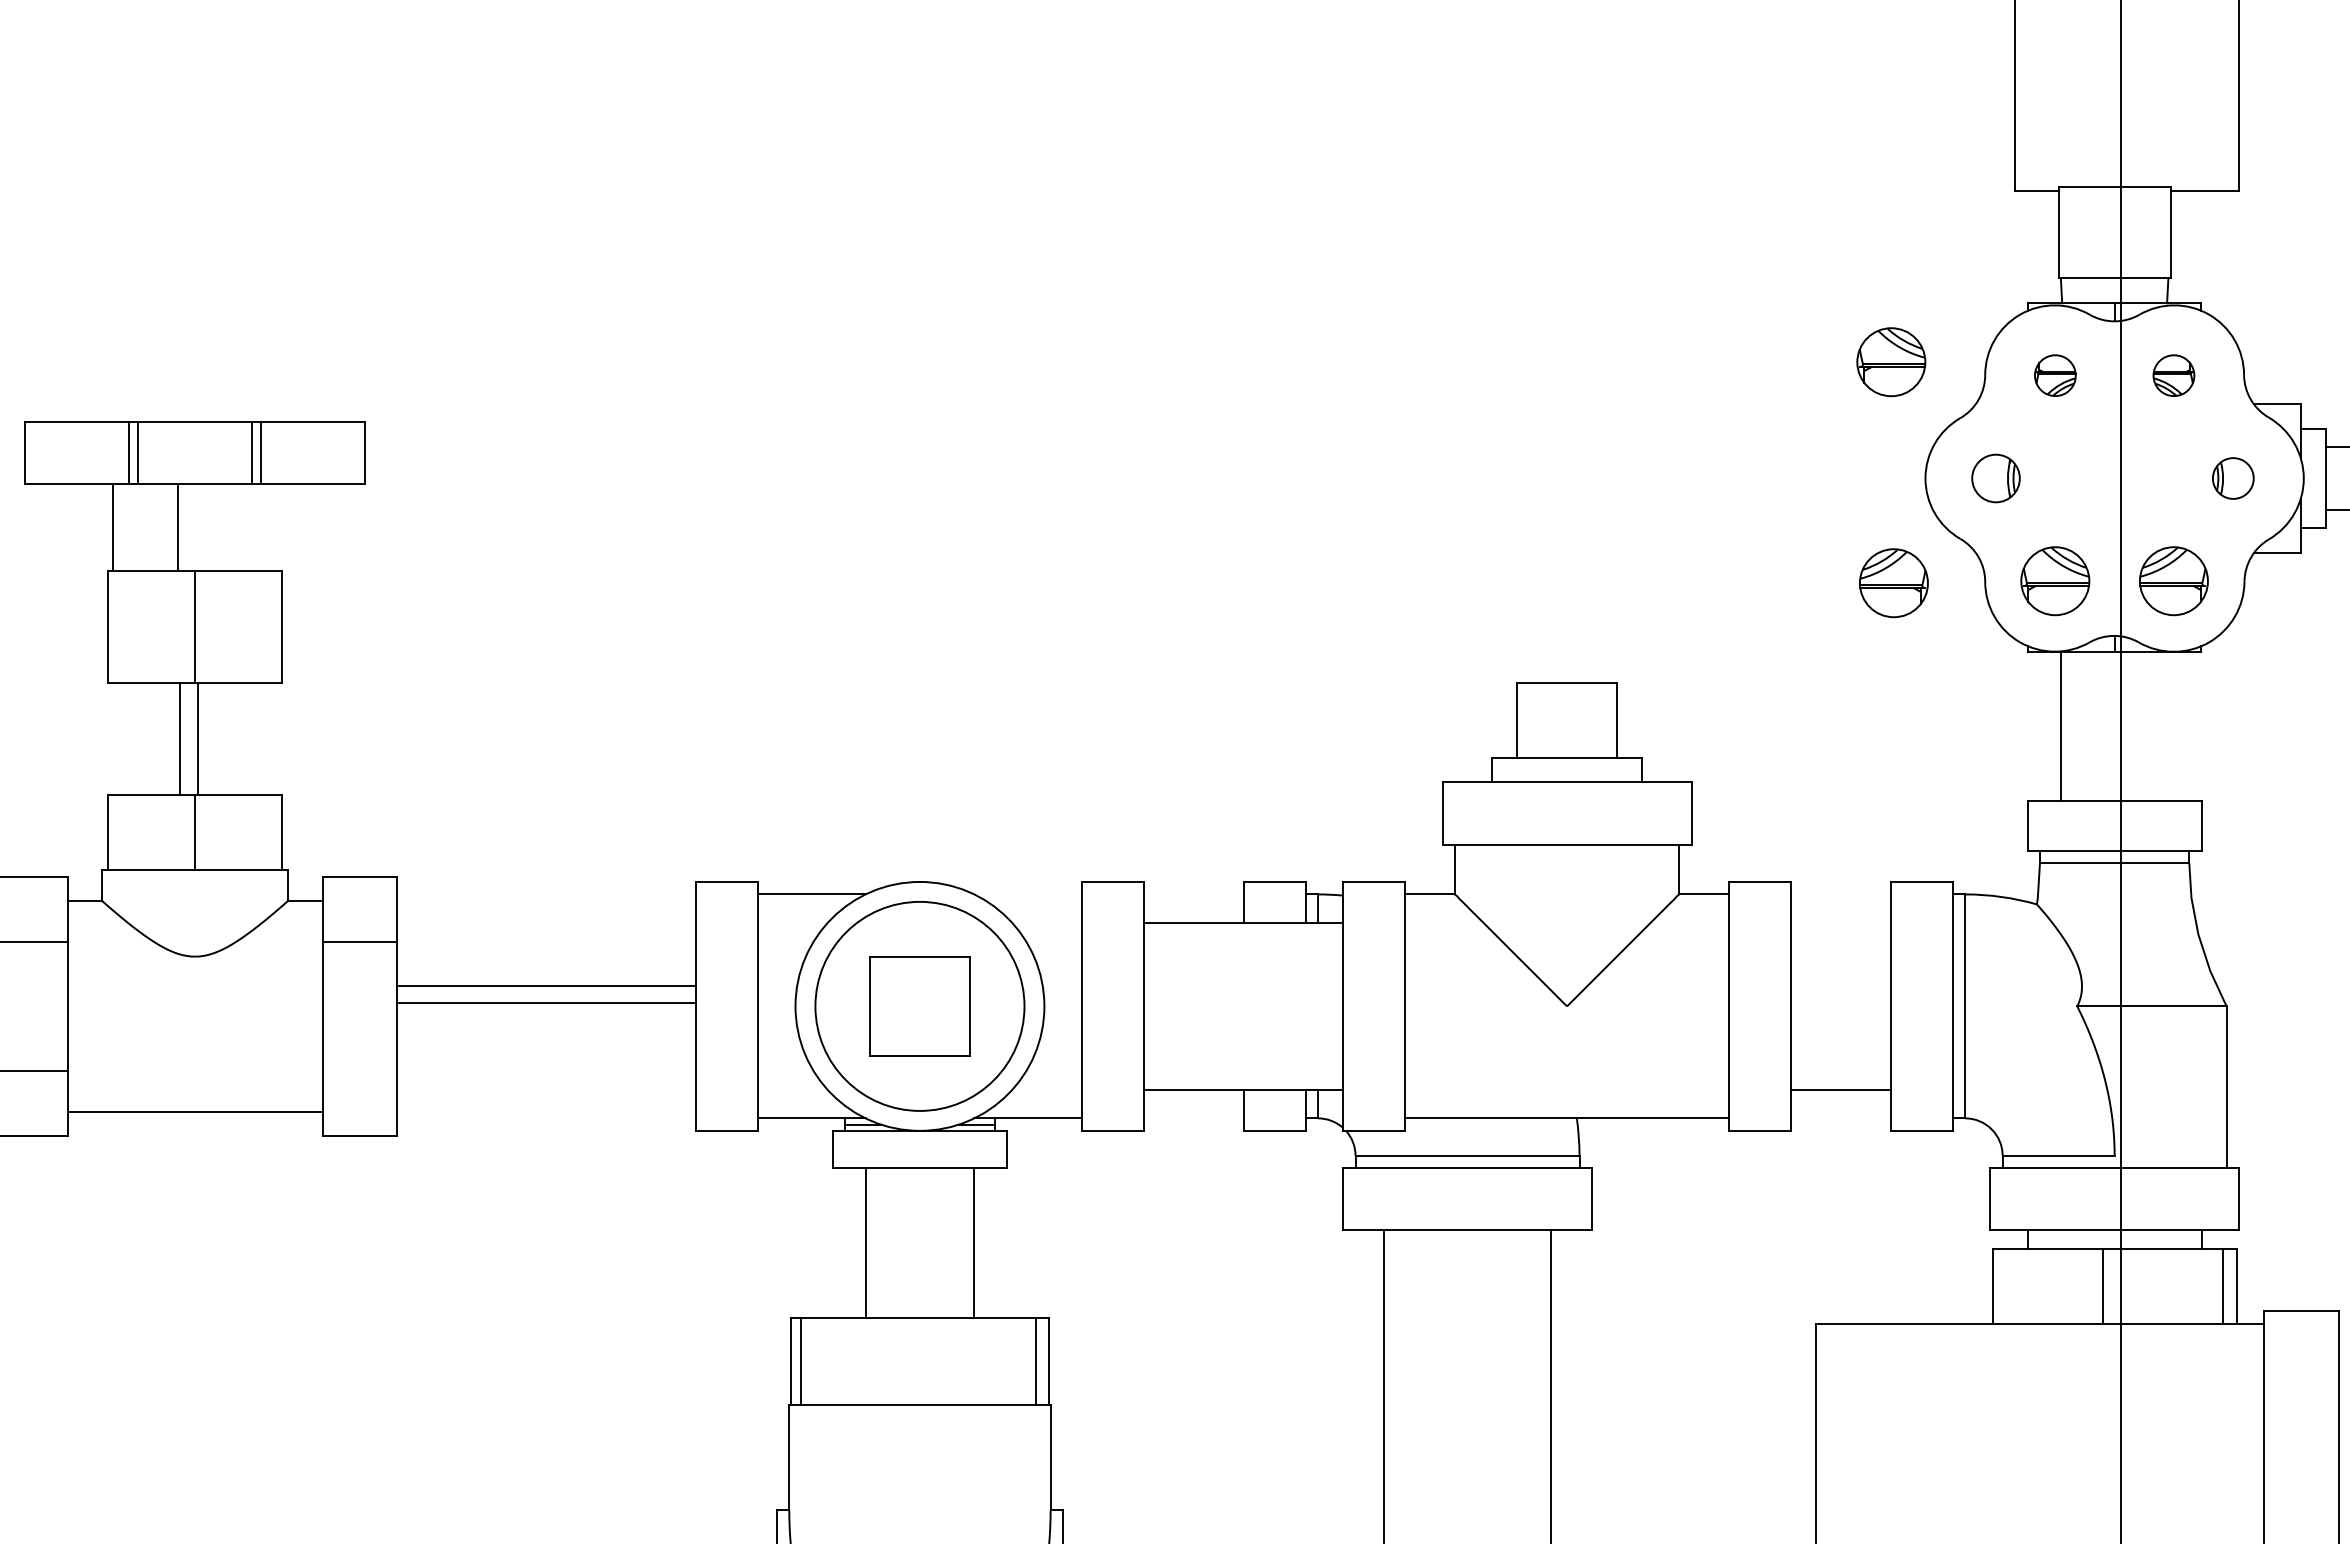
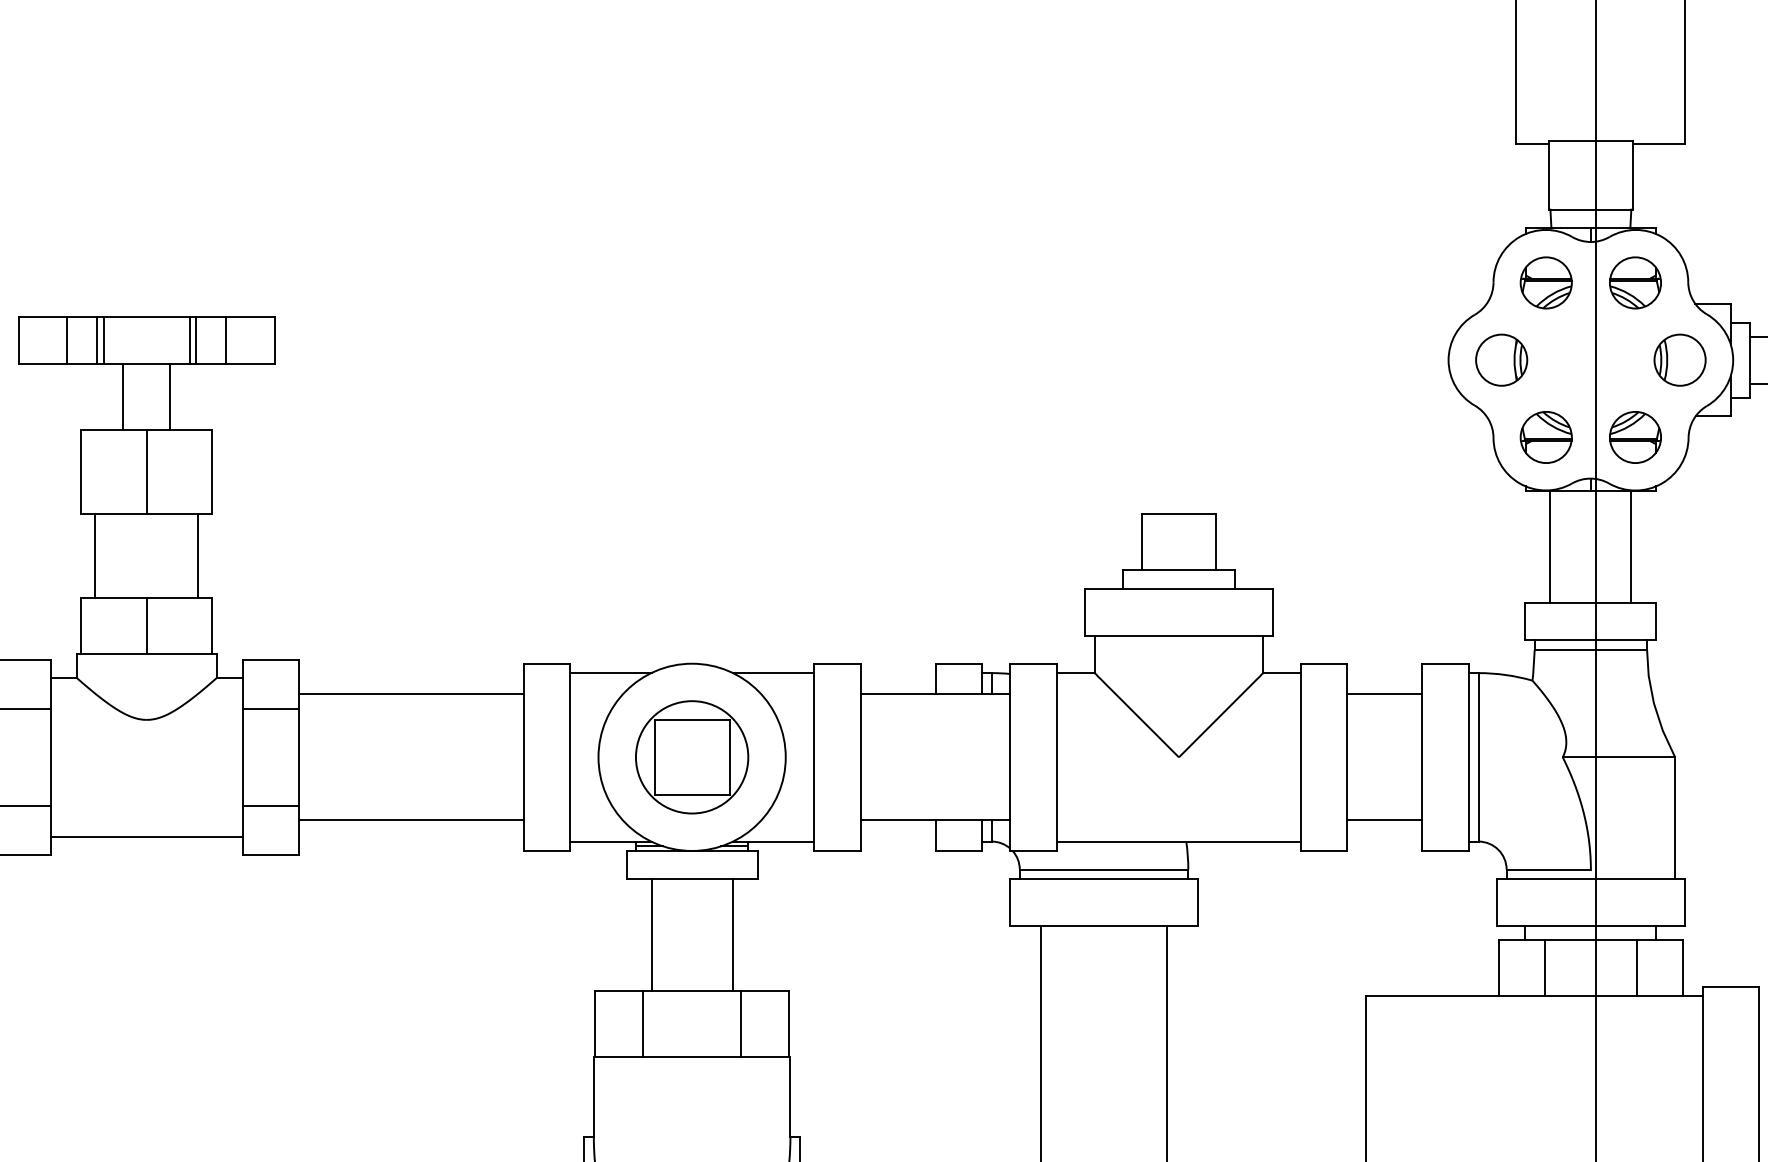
part: (1891, 362) -> (1423, 272), removed
part: (2055, 375) -> (1546, 282), size x1.67
part: (2173, 375) -> (1635, 282), size x1.67
line: (89, 452) -> (67, 340), added
line: (300, 452) -> (226, 340), added
part: (1995, 478) -> (1501, 360), size x1.43
part: (2233, 478) -> (1680, 360), size x1.67
line: (112, 526) -> (123, 396), moved
line: (178, 526) -> (170, 396), moved
part: (1893, 583) -> (1424, 439), removed
line: (2168, 726) -> (1631, 546), added
line: (179, 738) -> (95, 555), moved
line: (198, 738) -> (198, 555), moved
line: (1027, 894) -> (773, 673), added
line: (1840, 922) -> (1384, 694), added
line: (546, 985) -> (411, 694), moved
line: (546, 1003) -> (411, 820), moved
circle: (919, 1006) -> (691, 757), size x0.71
line: (359, 1071) -> (270, 806), added
line: (2102, 1286) -> (1544, 968), moved
line: (2222, 1286) -> (1636, 968), moved
line: (801, 1360) -> (643, 1023), moved
line: (1035, 1360) -> (740, 1023), moved

